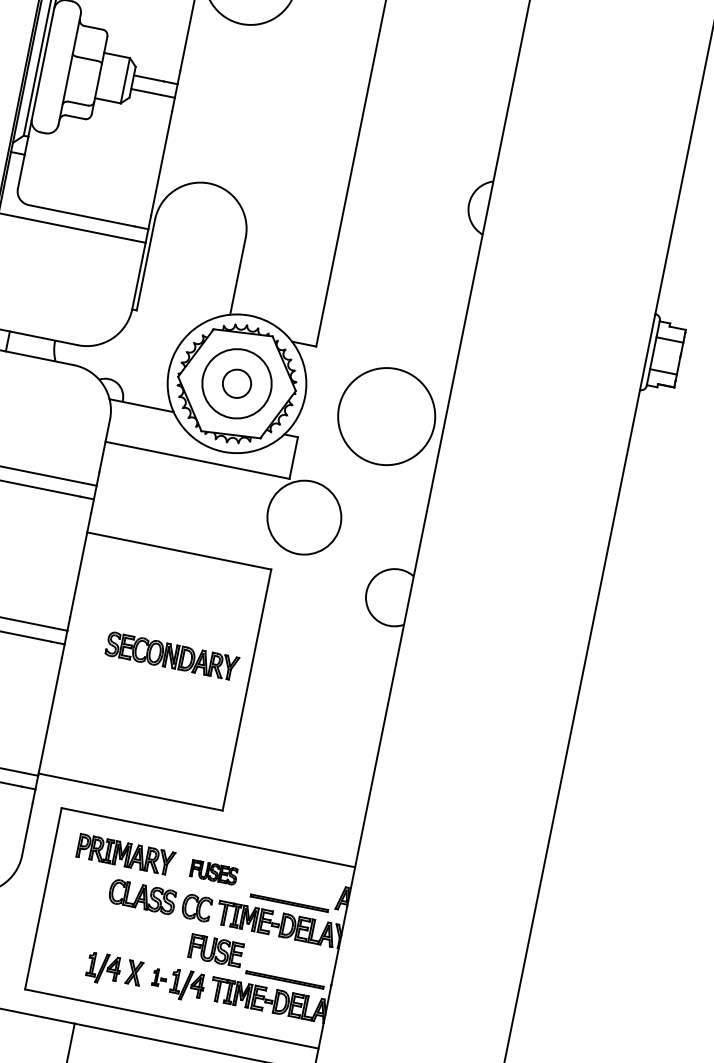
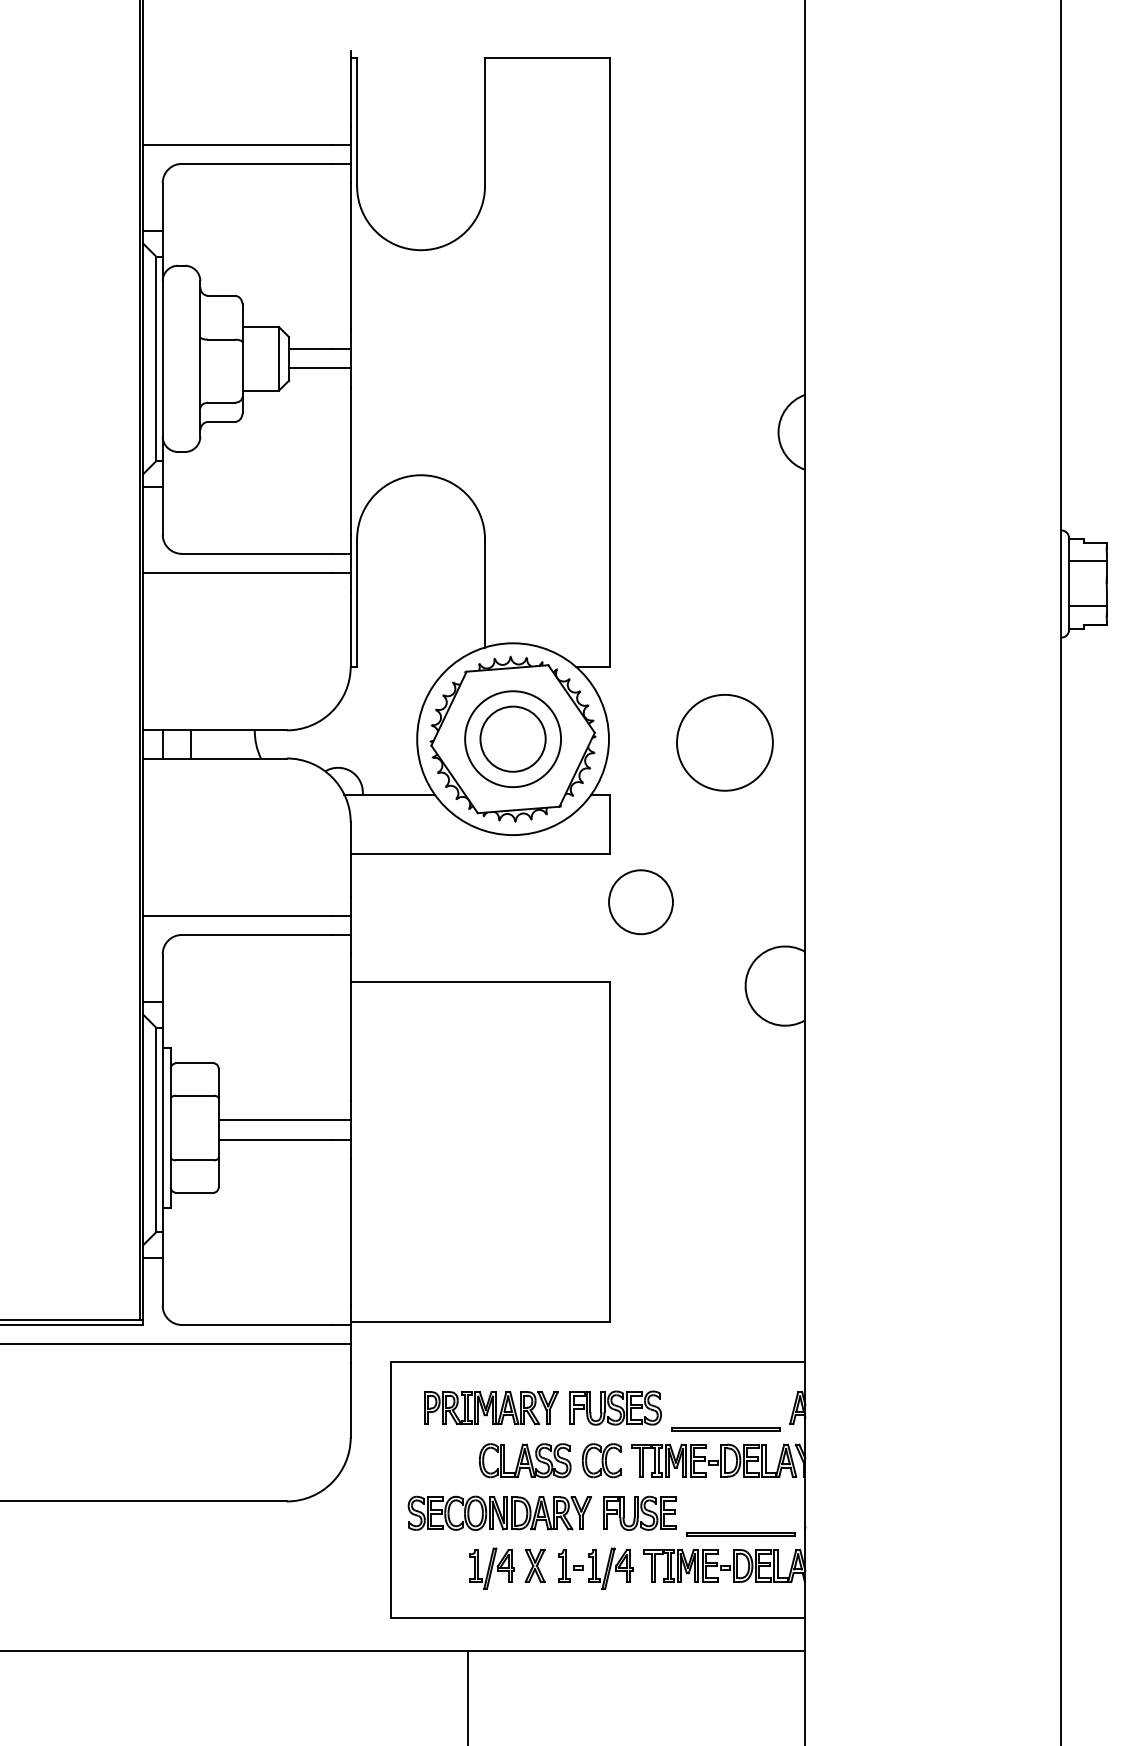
circle: (236, 383) -> (512, 738), size x1.67
circle: (386, 416) -> (724, 742), size x0.71
circle: (304, 517) -> (640, 902), size x0.62
part: (172, 655) -> (499, 1512), moved
part: (214, 872) -> (615, 1407), size x1.43
part: (159, 977) -> (570, 1565), size x1.43

